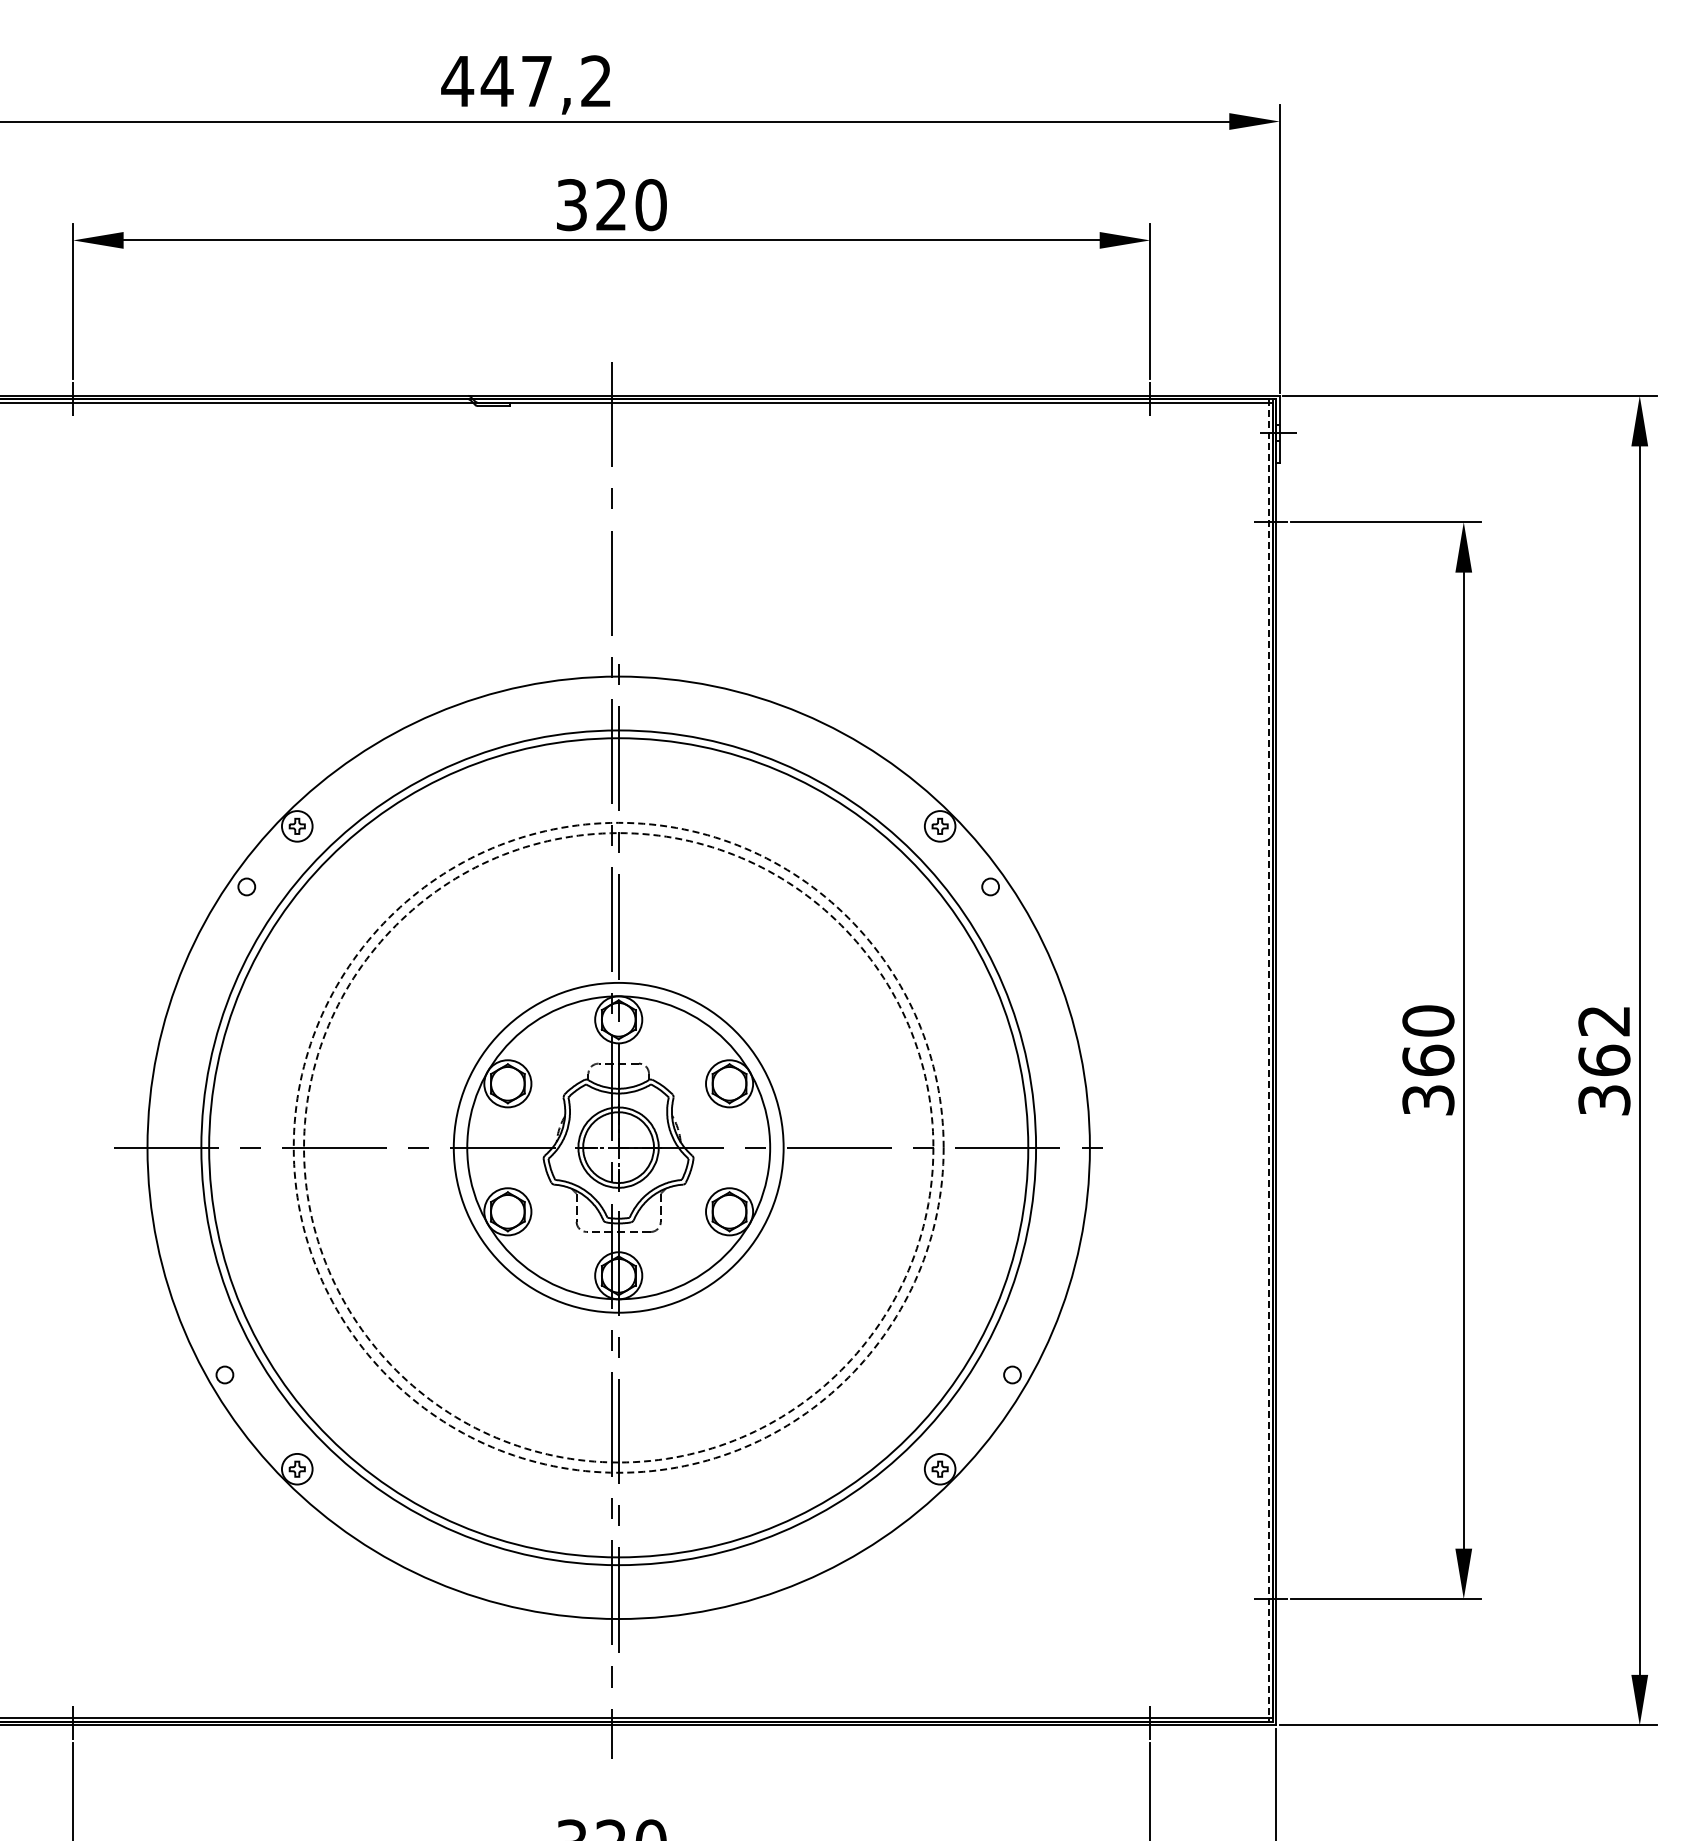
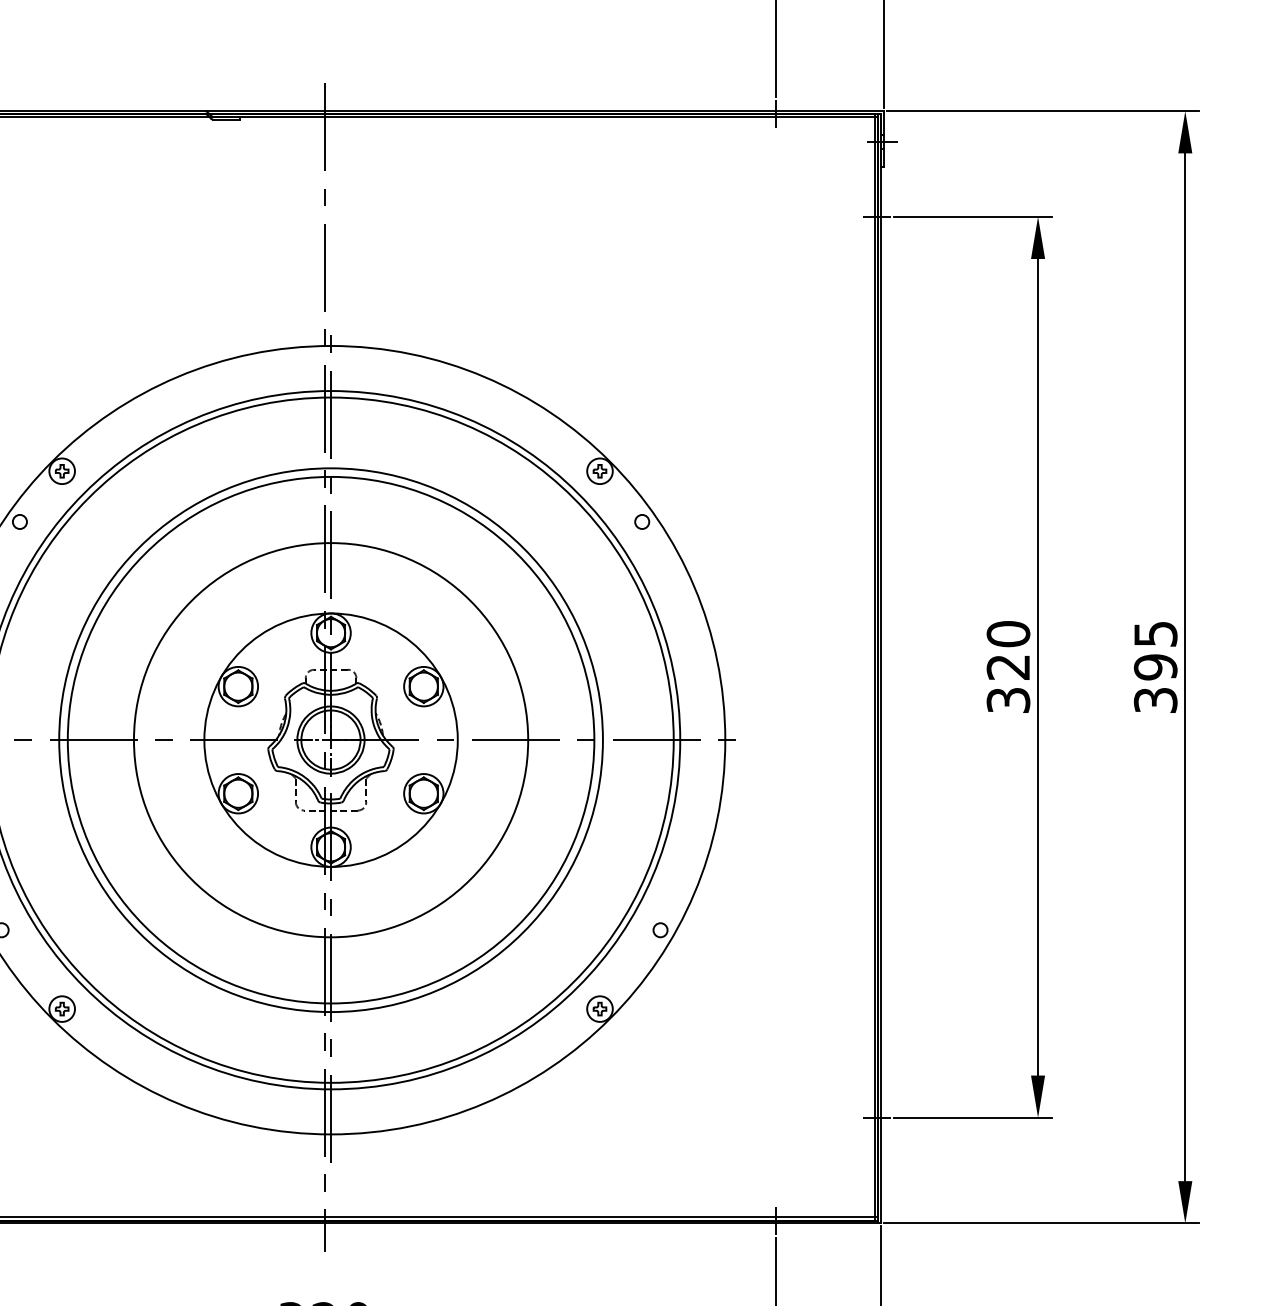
text: (1604, 1041) -> (1155, 651), 362 -> 395
text: (1428, 1059) -> (1008, 666), 360 -> 320
line: (1268, 1061) -> (874, 667), dashed -> solid
circle: (618, 1147) -> (330, 739), dashed -> solid
circle: (618, 1147) -> (330, 739), dashed -> solid
circle: (618, 1147) -> (330, 739), size x1.43

